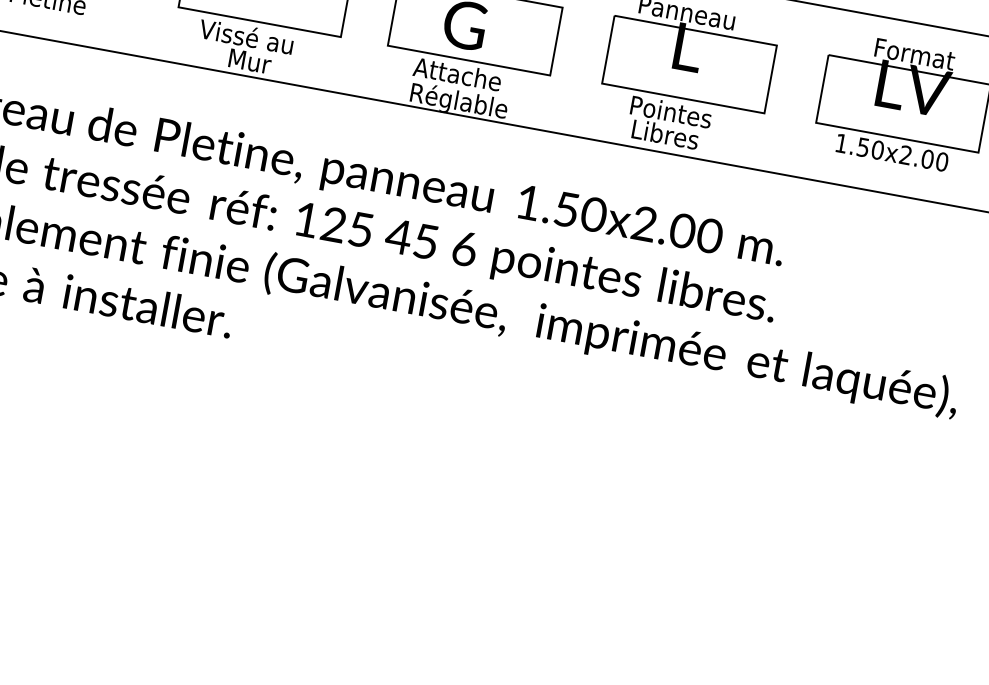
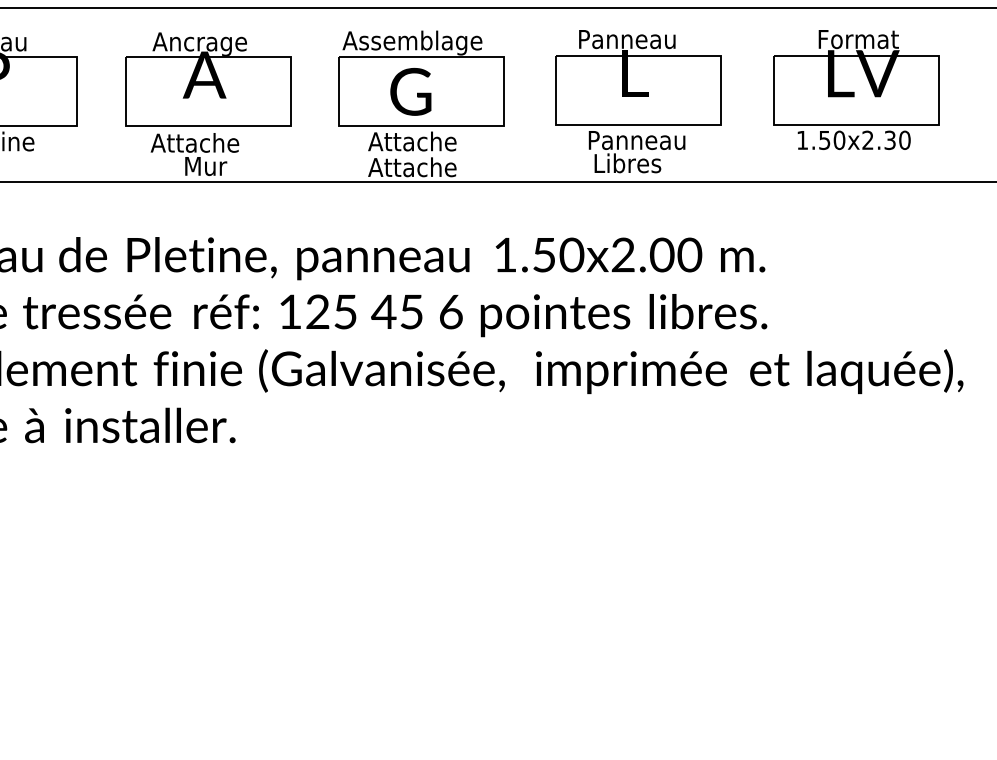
text: (245, 36) -> (197, 142), Vissé au -> Attache
text: (457, 101) -> (417, 168), Réglable -> Attache
text: (685, 113) -> (643, 139), Pointes -> Panneau
text: (927, 158) -> (889, 139), 1.50x2.00 -> 1.50x2.30

